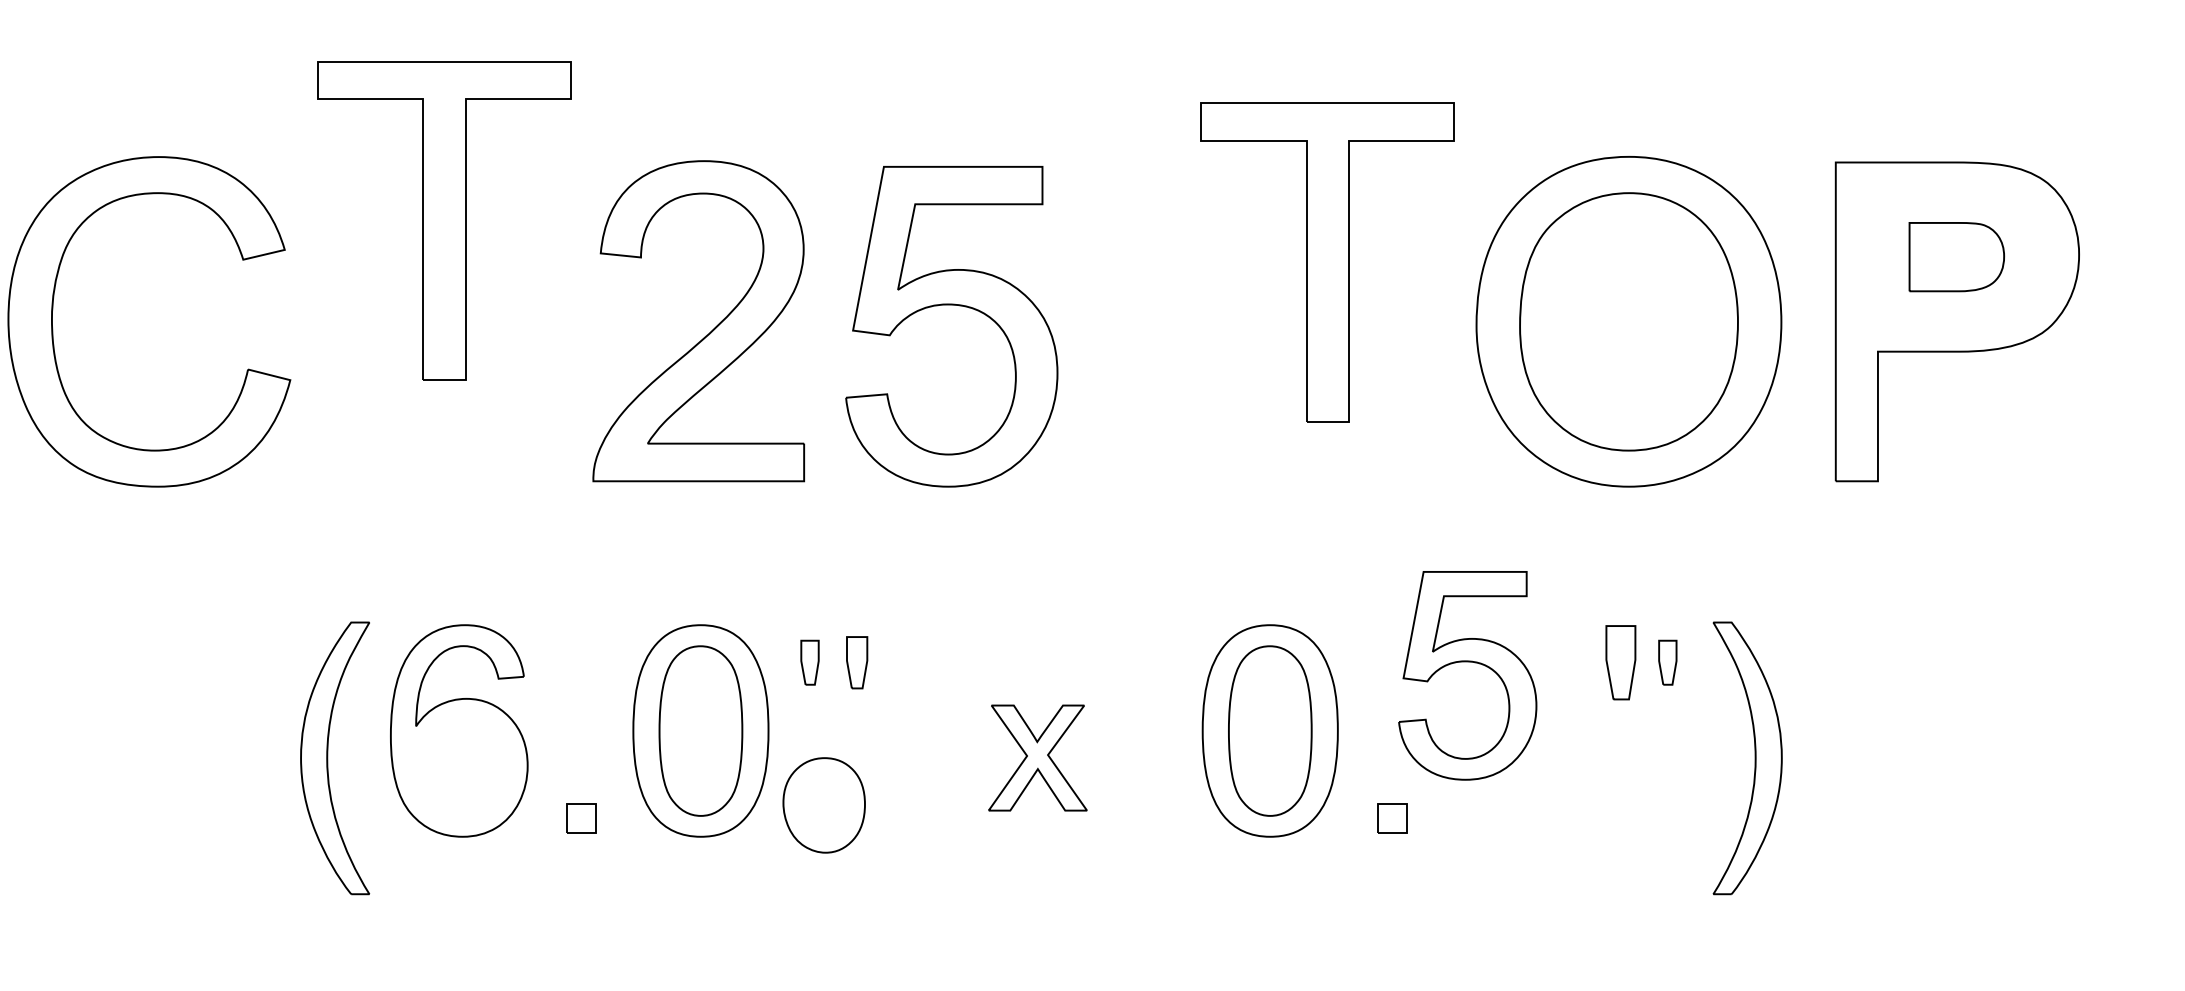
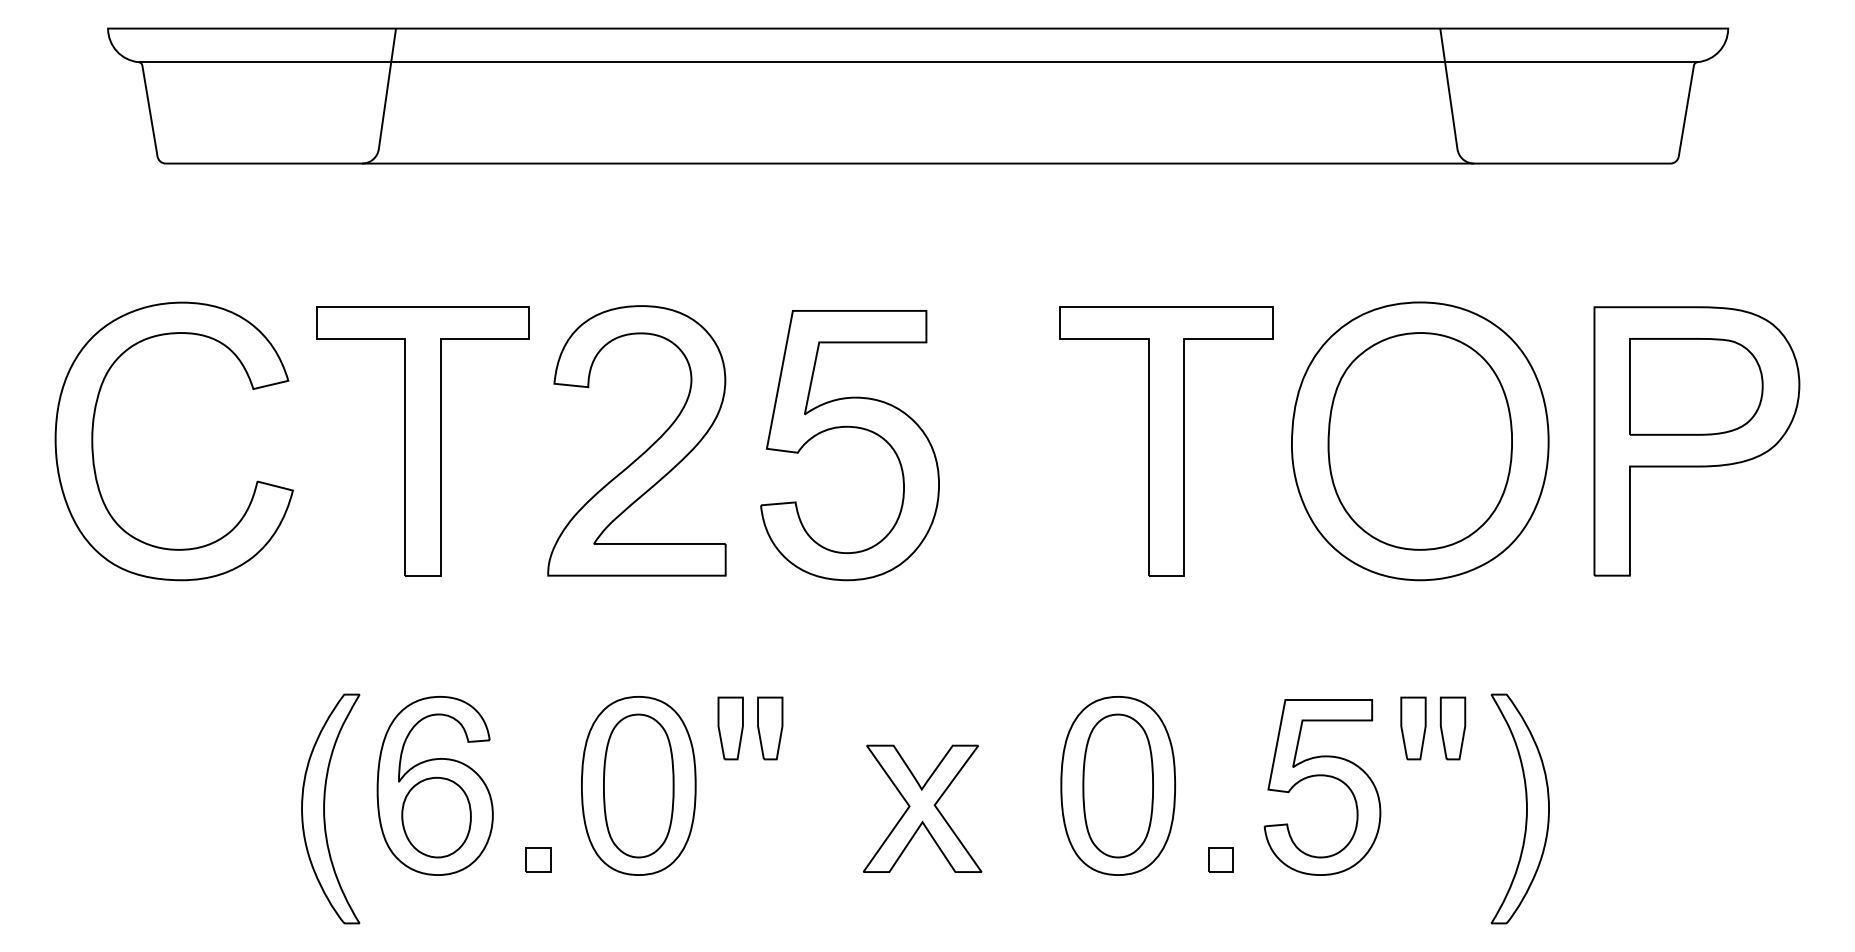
part: (444, 221) -> (422, 441), moved
part: (1956, 256) -> (1696, 386), size x1.67
part: (1327, 262) -> (1166, 441), moved
part: (809, 662) -> (730, 728), size x1.67
part: (857, 662) -> (770, 728), size x1.43
part: (1467, 662) -> (1322, 776), moved
part: (1667, 662) -> (1452, 728), size x1.67
part: (1037, 757) -> (922, 808), size x1.43
part: (824, 805) -> (436, 817), moved

